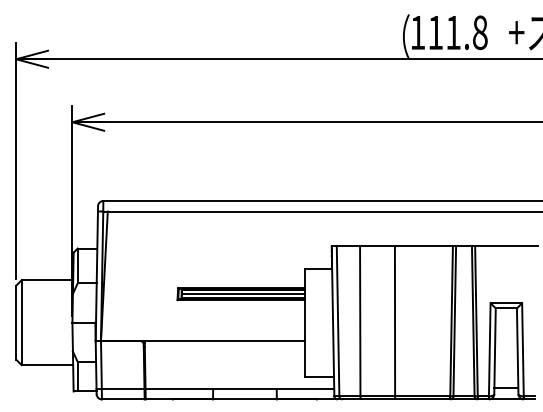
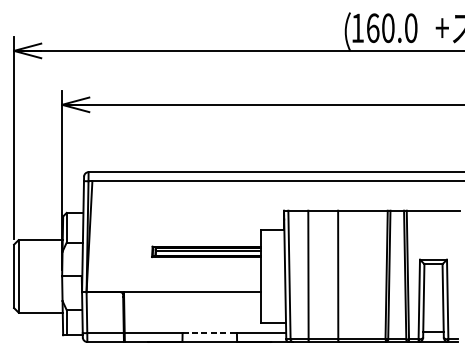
text: (457, 32) -> (391, 28), 111.8 -> 160.0
line: (244, 389) -> (209, 333), solid -> dashed

